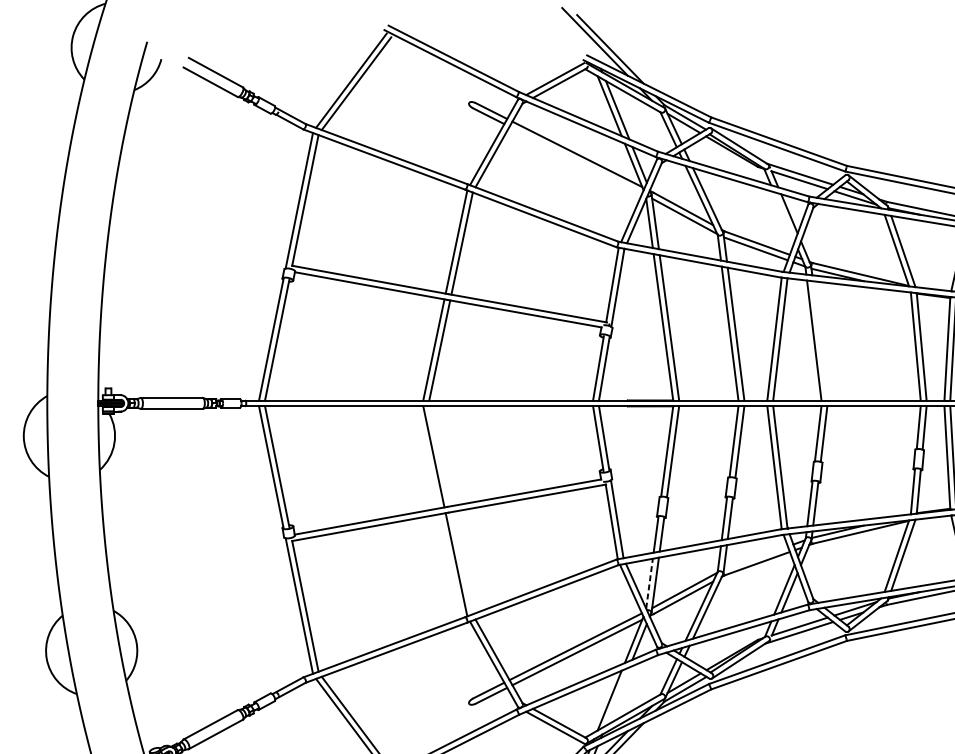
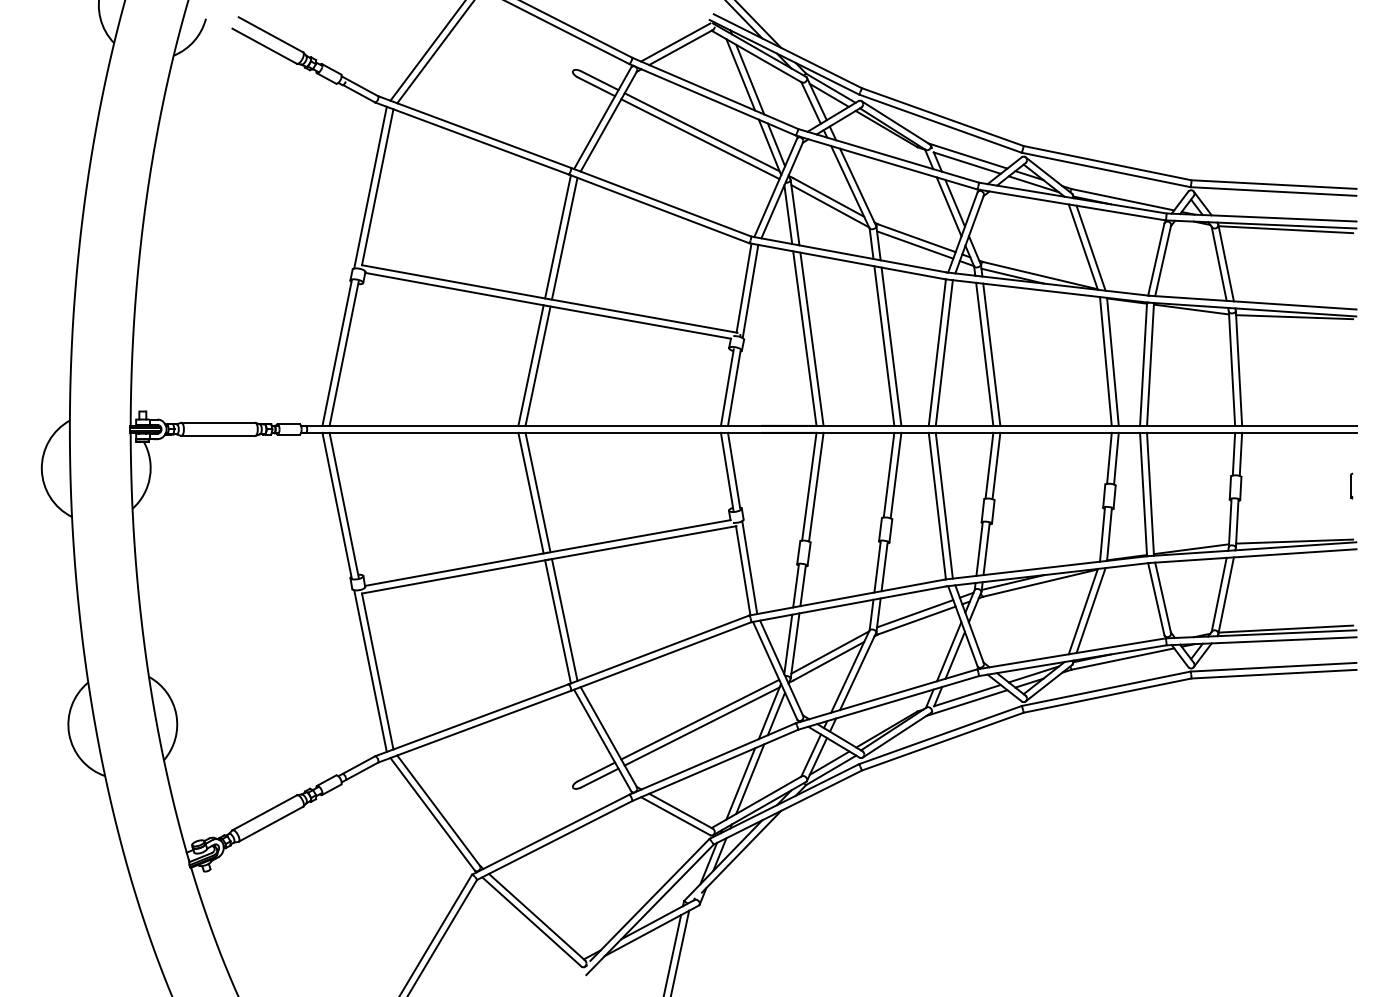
line: (575, 160) -> (700, 139), added
line: (783, 216) -> (948, 206), added
line: (819, 340) -> (991, 354), added
line: (439, 456) -> (537, 492), added
line: (756, 557) -> (915, 613), added
line: (461, 562) -> (564, 619), added
line: (649, 583) -> (788, 644), dashed -> solid
line: (617, 696) -> (750, 778), added

